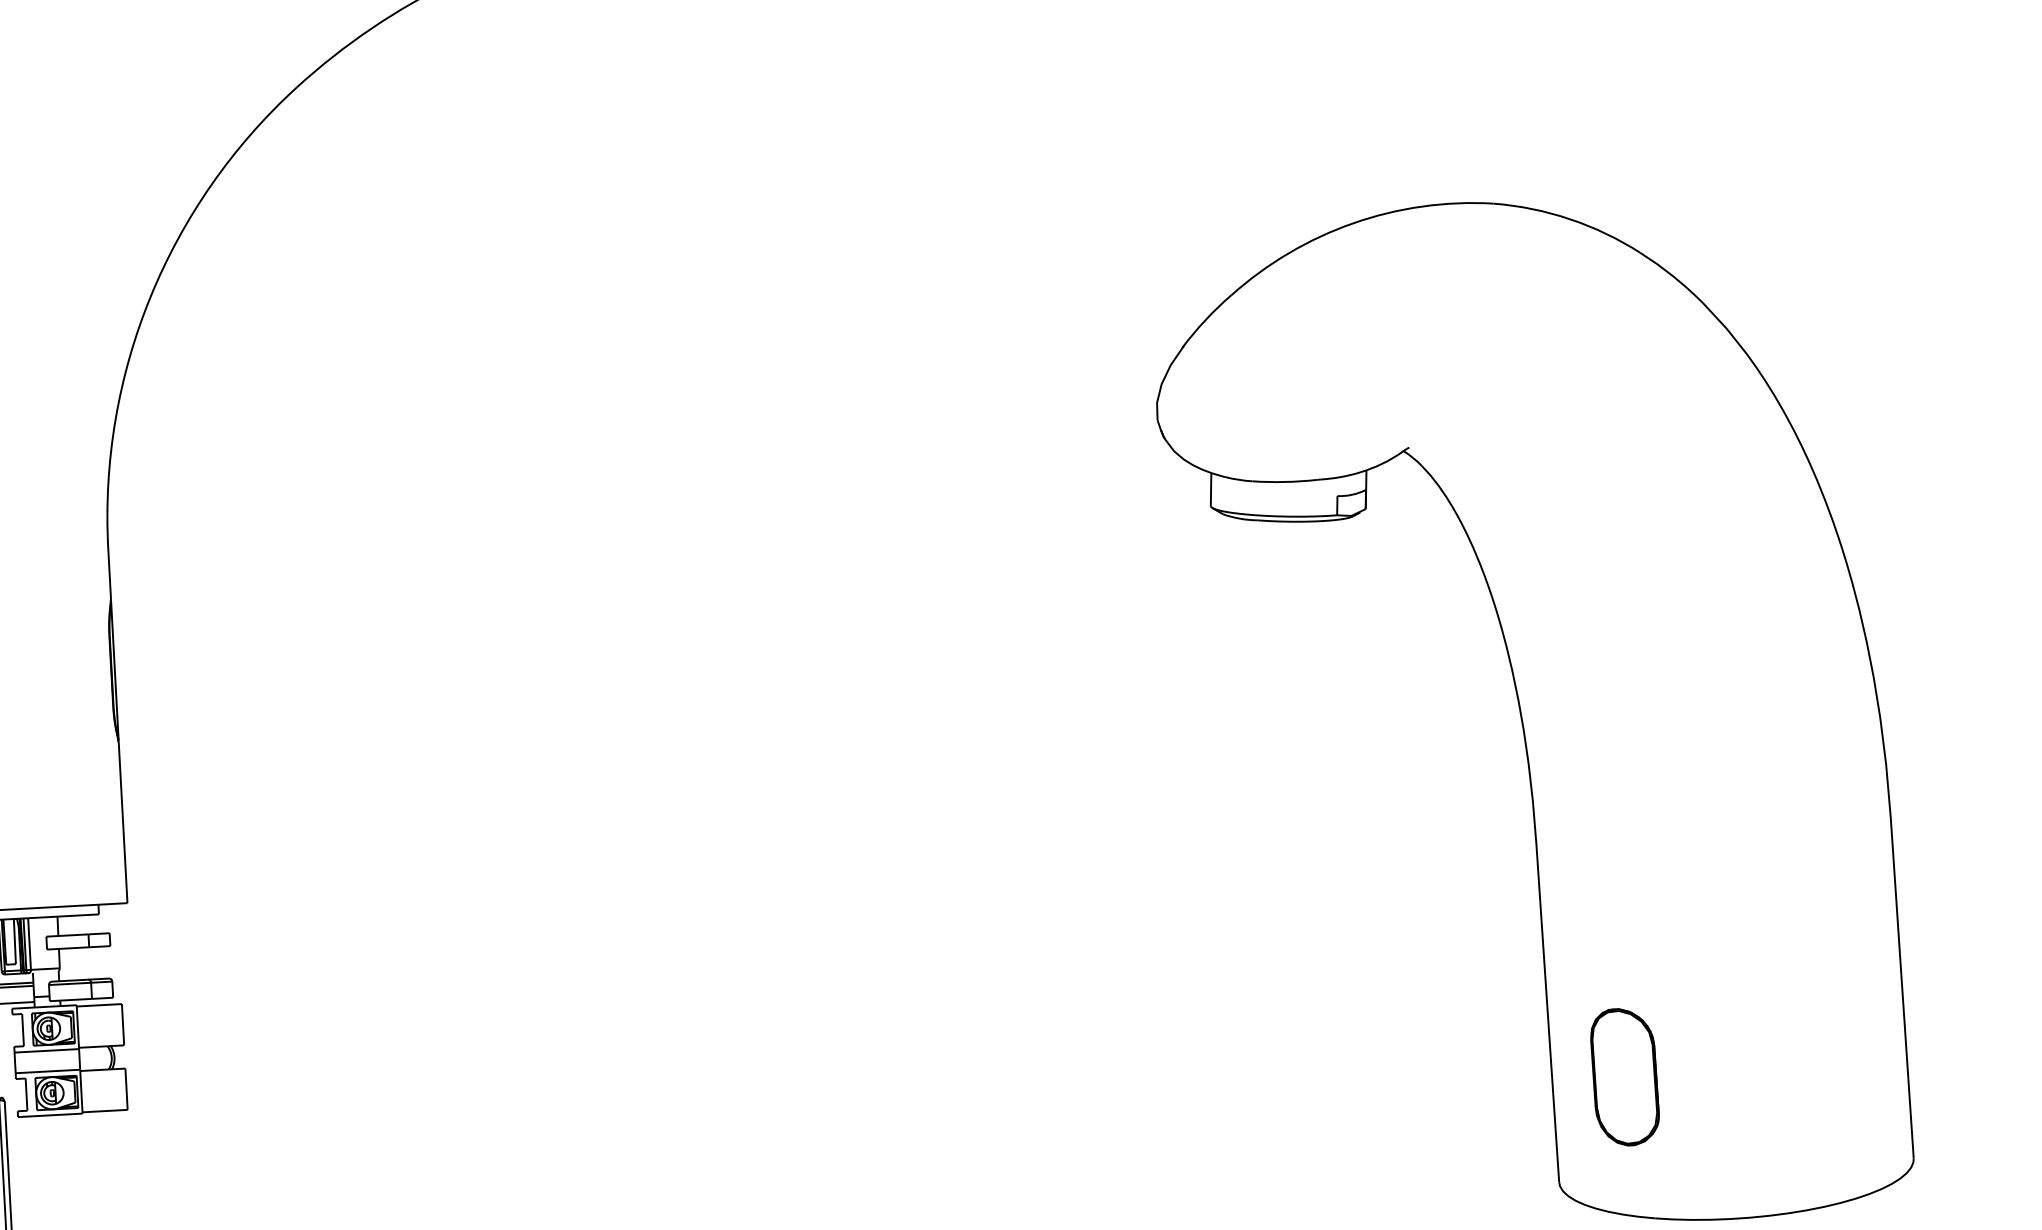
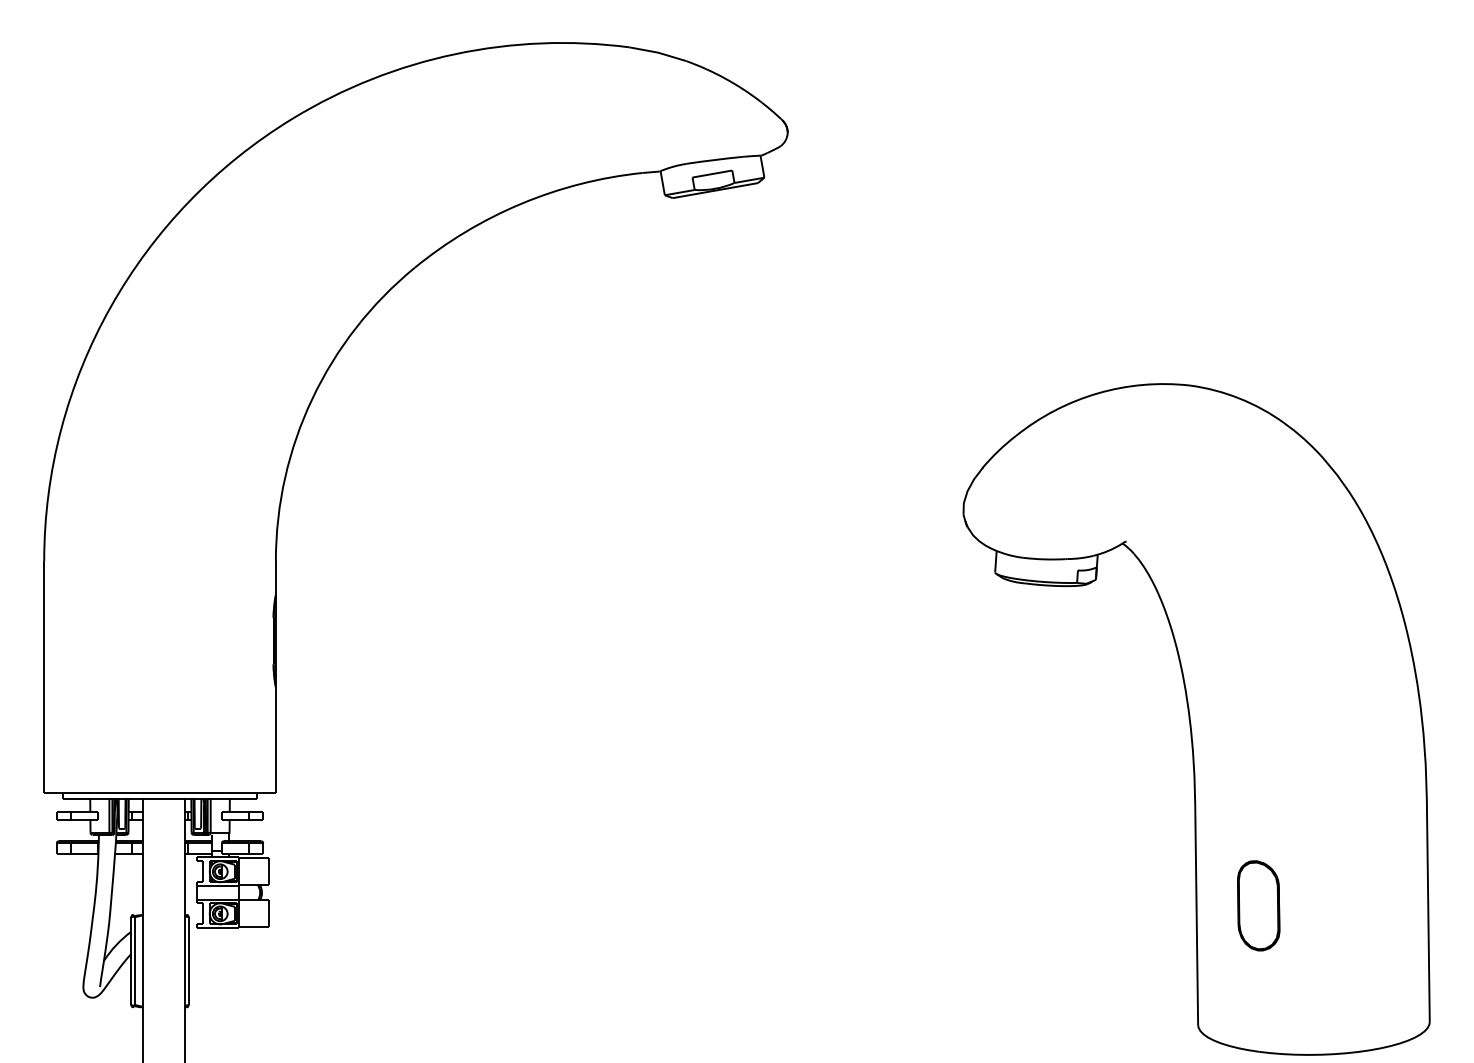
part: (1624, 1076) -> (1258, 905), moved

